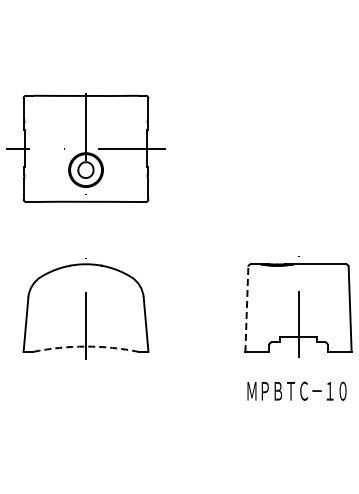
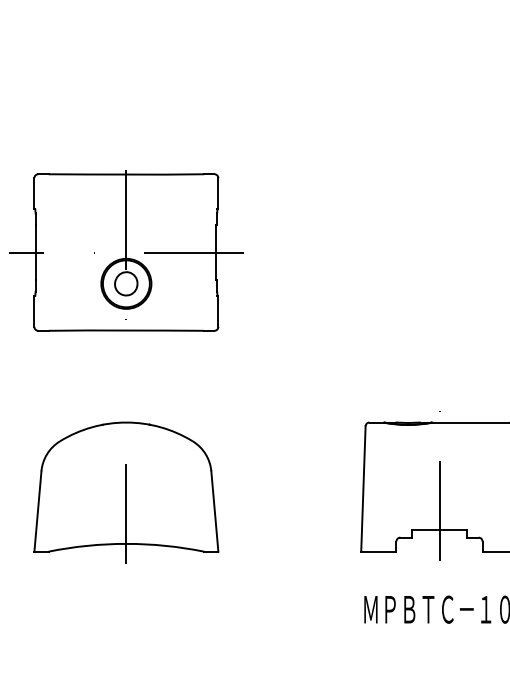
line: (246, 309) -> (362, 489), dashed -> solid
arc: (86, 346) -> (127, 543), dashed -> solid

